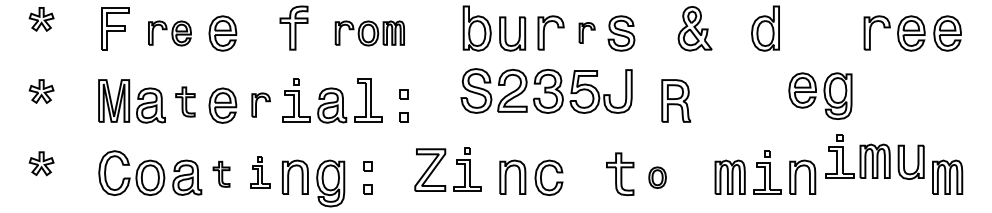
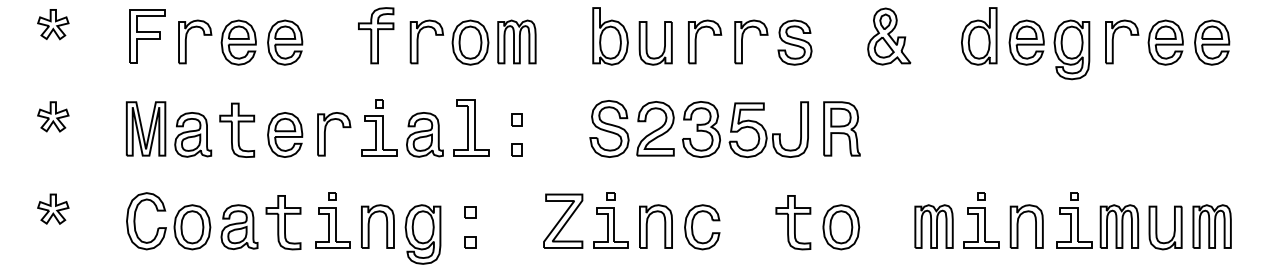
part: (586, 32) -> (750, 41), size x1.67
part: (169, 33) -> (216, 42), size x1.43
part: (369, 33) -> (472, 42), size x1.43
part: (546, 90) -> (699, 128), moved
part: (820, 95) -> (1049, 49), moved
part: (676, 100) -> (842, 128), moved
part: (185, 101) -> (237, 129), size x1.43
part: (260, 104) -> (333, 133), size x1.43
part: (874, 156) -> (1118, 220), moved
part: (438, 165) -> (573, 215), moved
part: (260, 172) -> (333, 220), size x1.43
part: (221, 174) -> (283, 222), size x1.67
part: (657, 177) -> (841, 226), size x1.67

